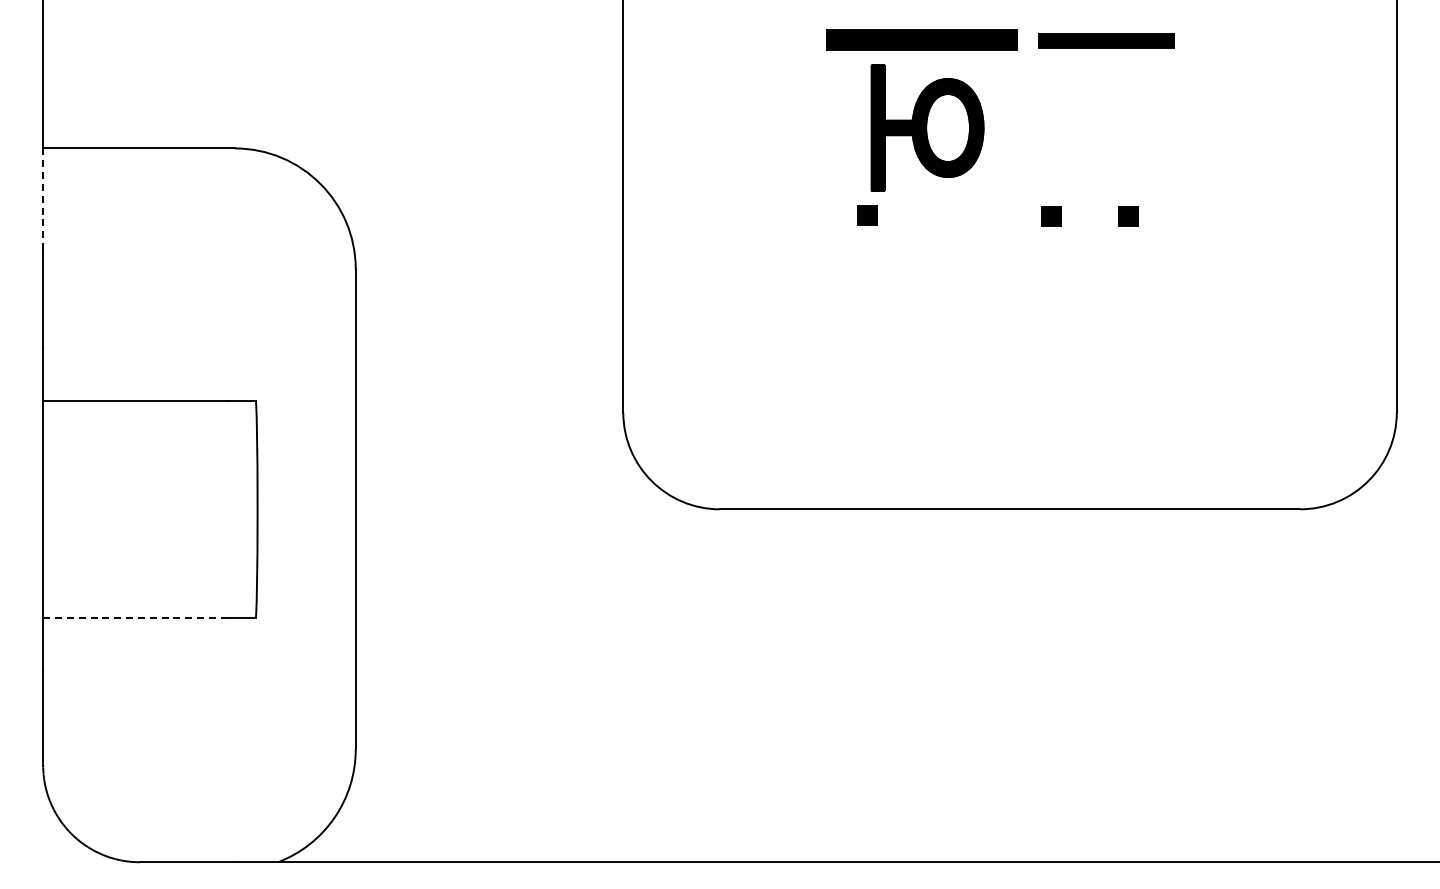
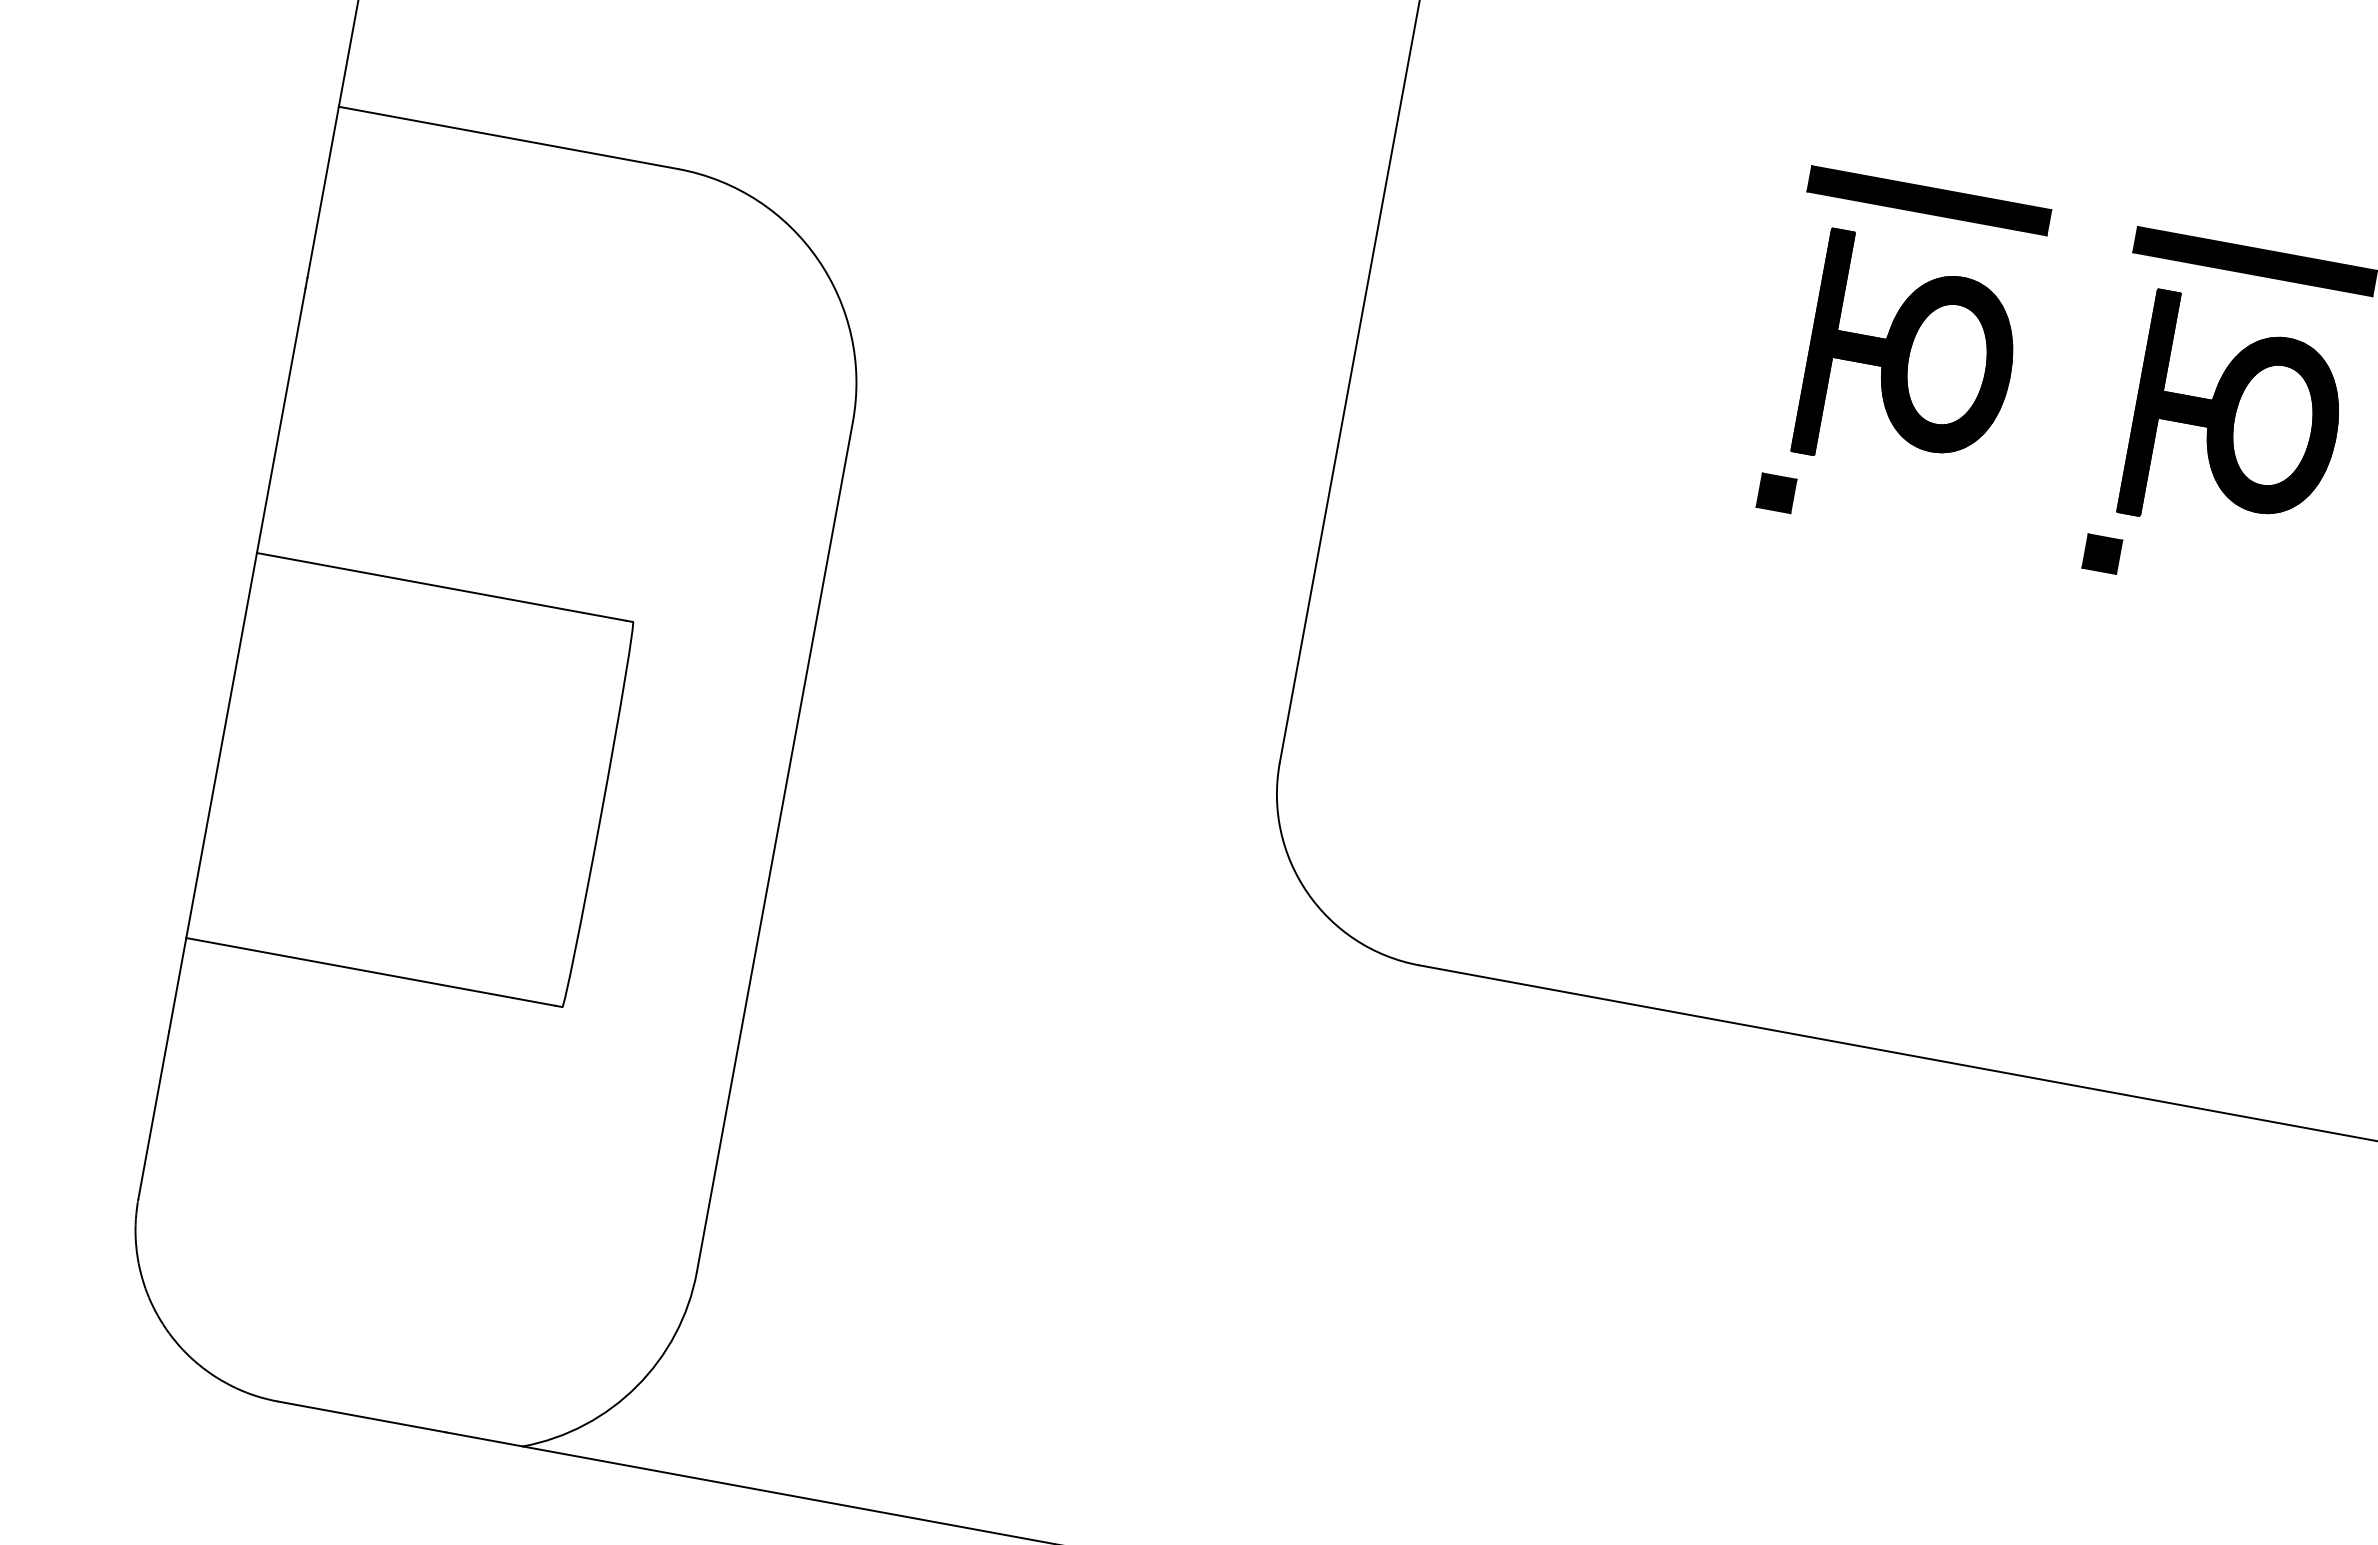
part: (921, 39) -> (1928, 199), size x0.71
part: (1111, 128) -> (2236, 418), added
line: (43, 197) -> (323, 193), dashed -> solid
part: (1128, 216) -> (2237, 579), removed
line: (135, 618) -> (349, 968), dashed -> solid

